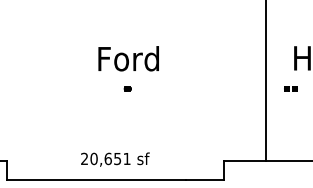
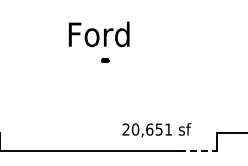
text: (128, 58) -> (98, 34), moved
part: (127, 88) -> (104, 60), moved
text: (115, 159) -> (156, 130), moved
line: (205, 179) -> (198, 151), solid -> dashed

